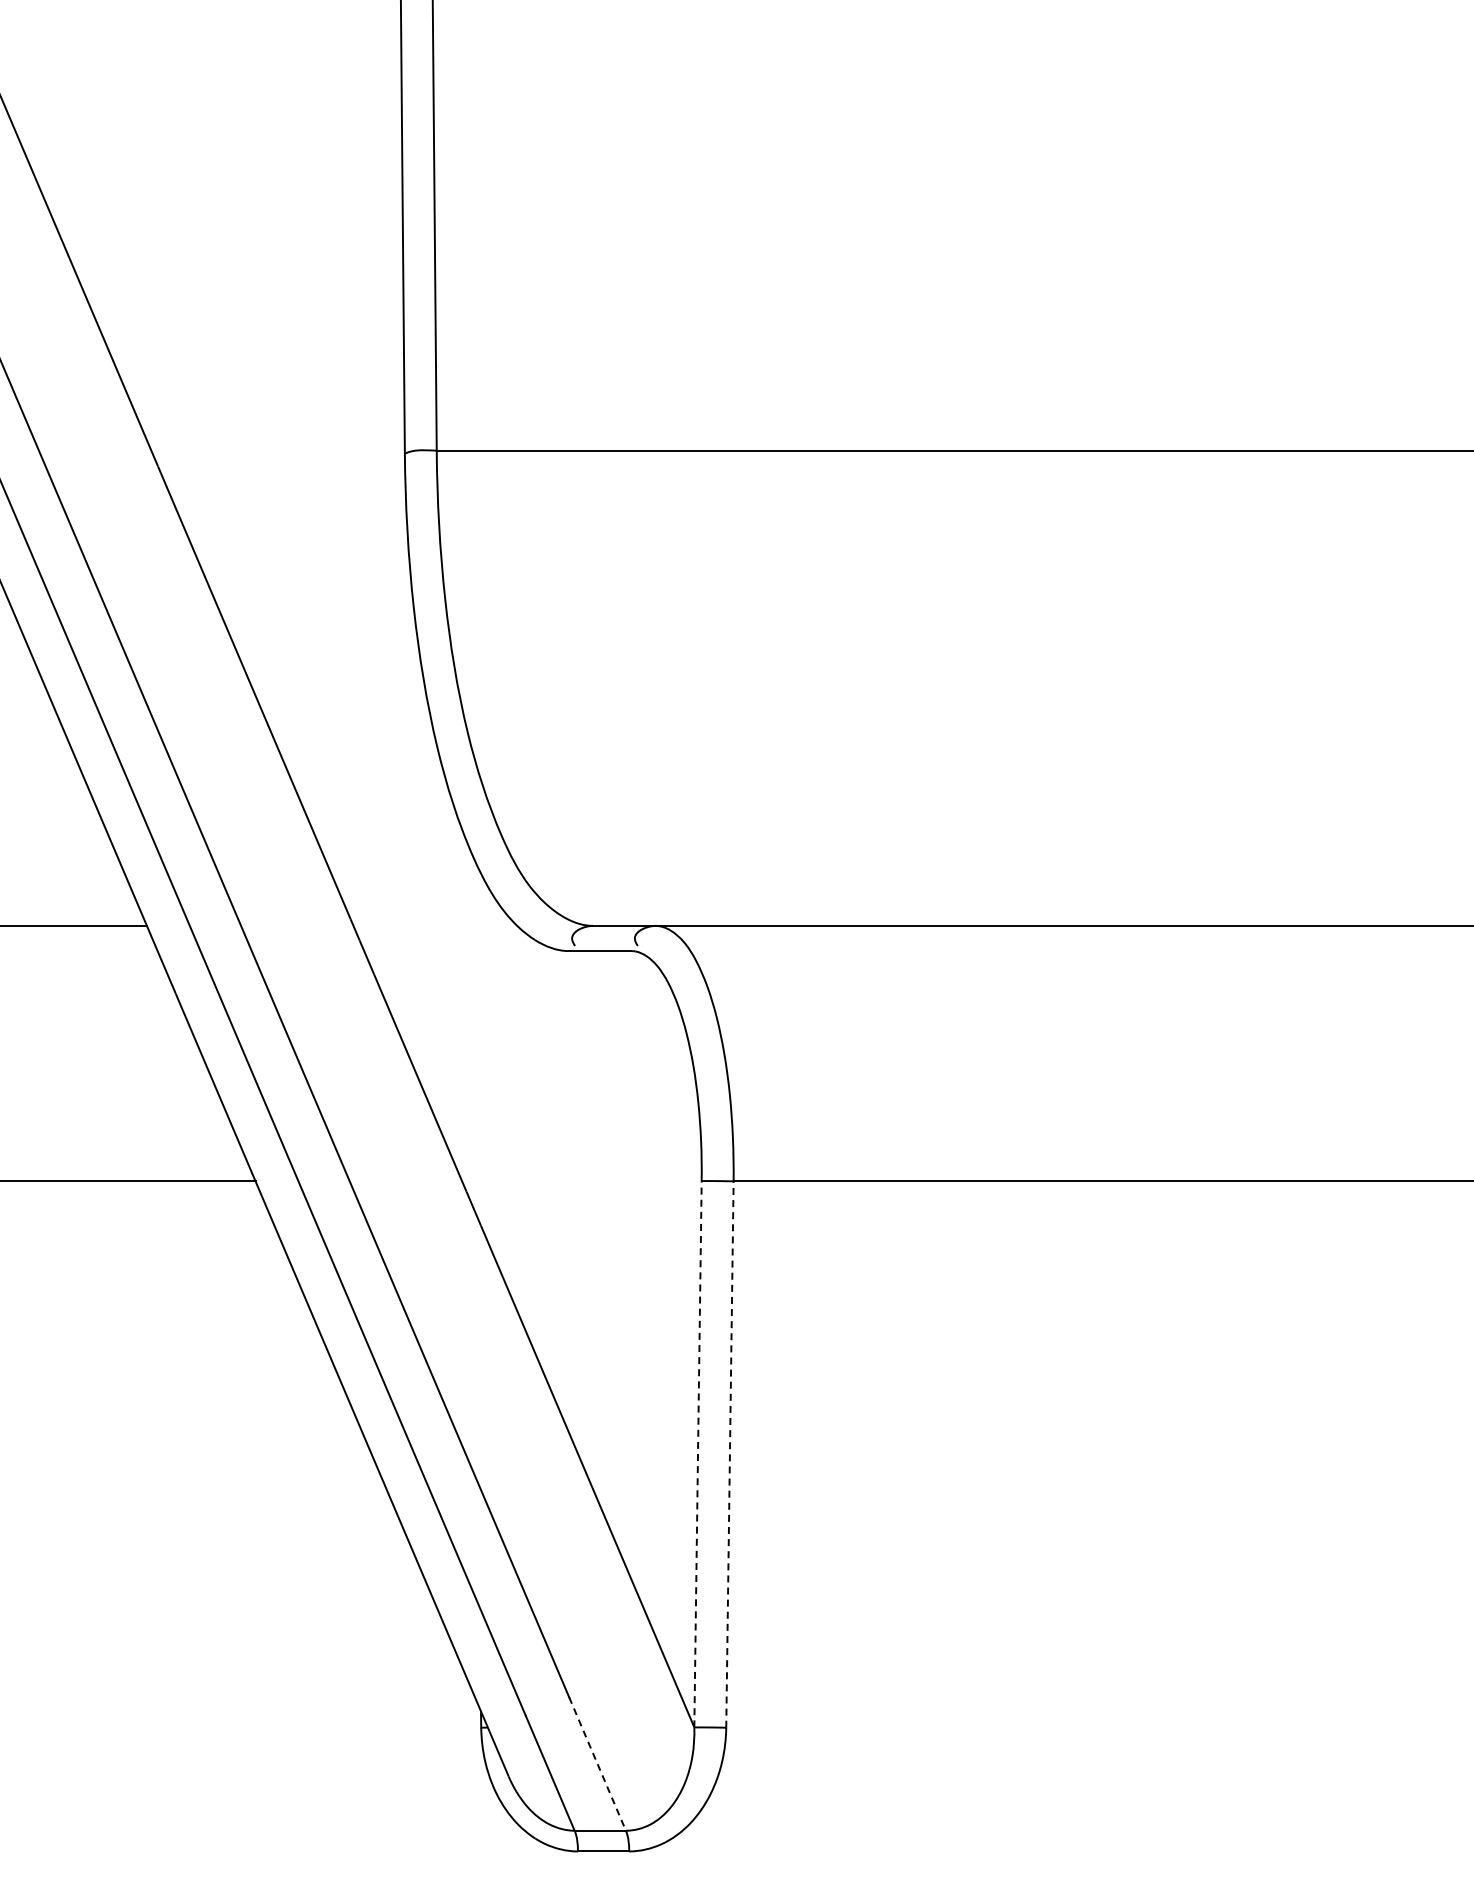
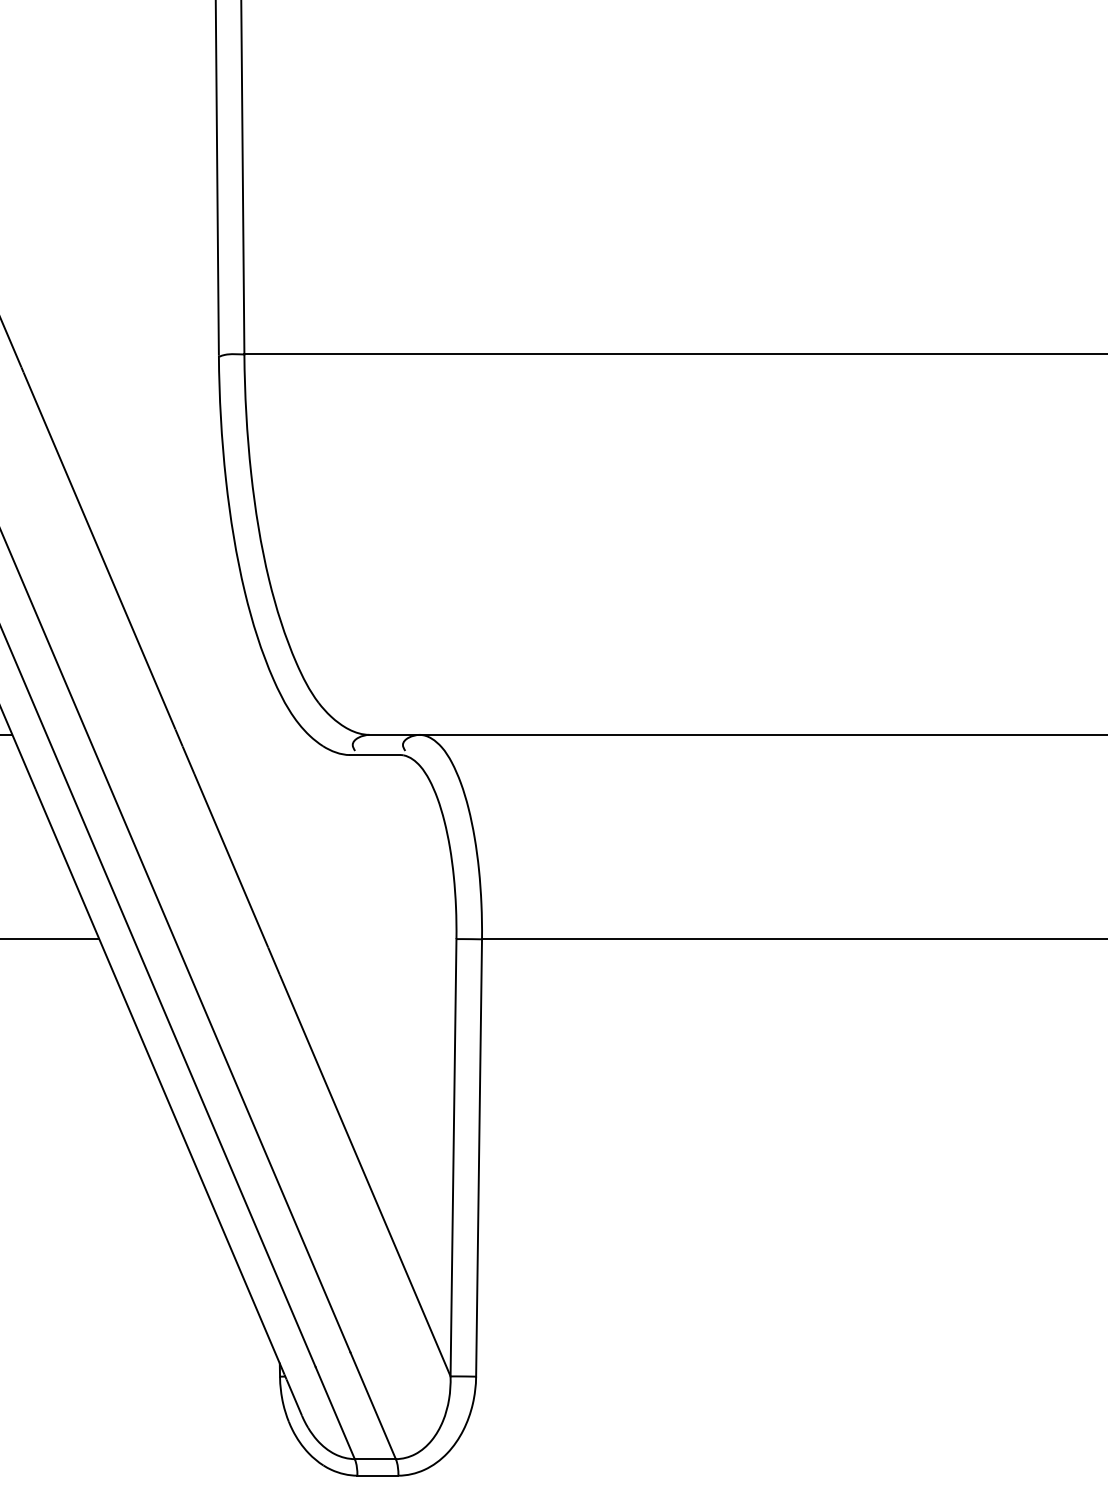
line: (698, 1453) -> (453, 1157), dashed -> solid
line: (729, 1454) -> (478, 1157), dashed -> solid
line: (597, 1764) -> (373, 1406), dashed -> solid

